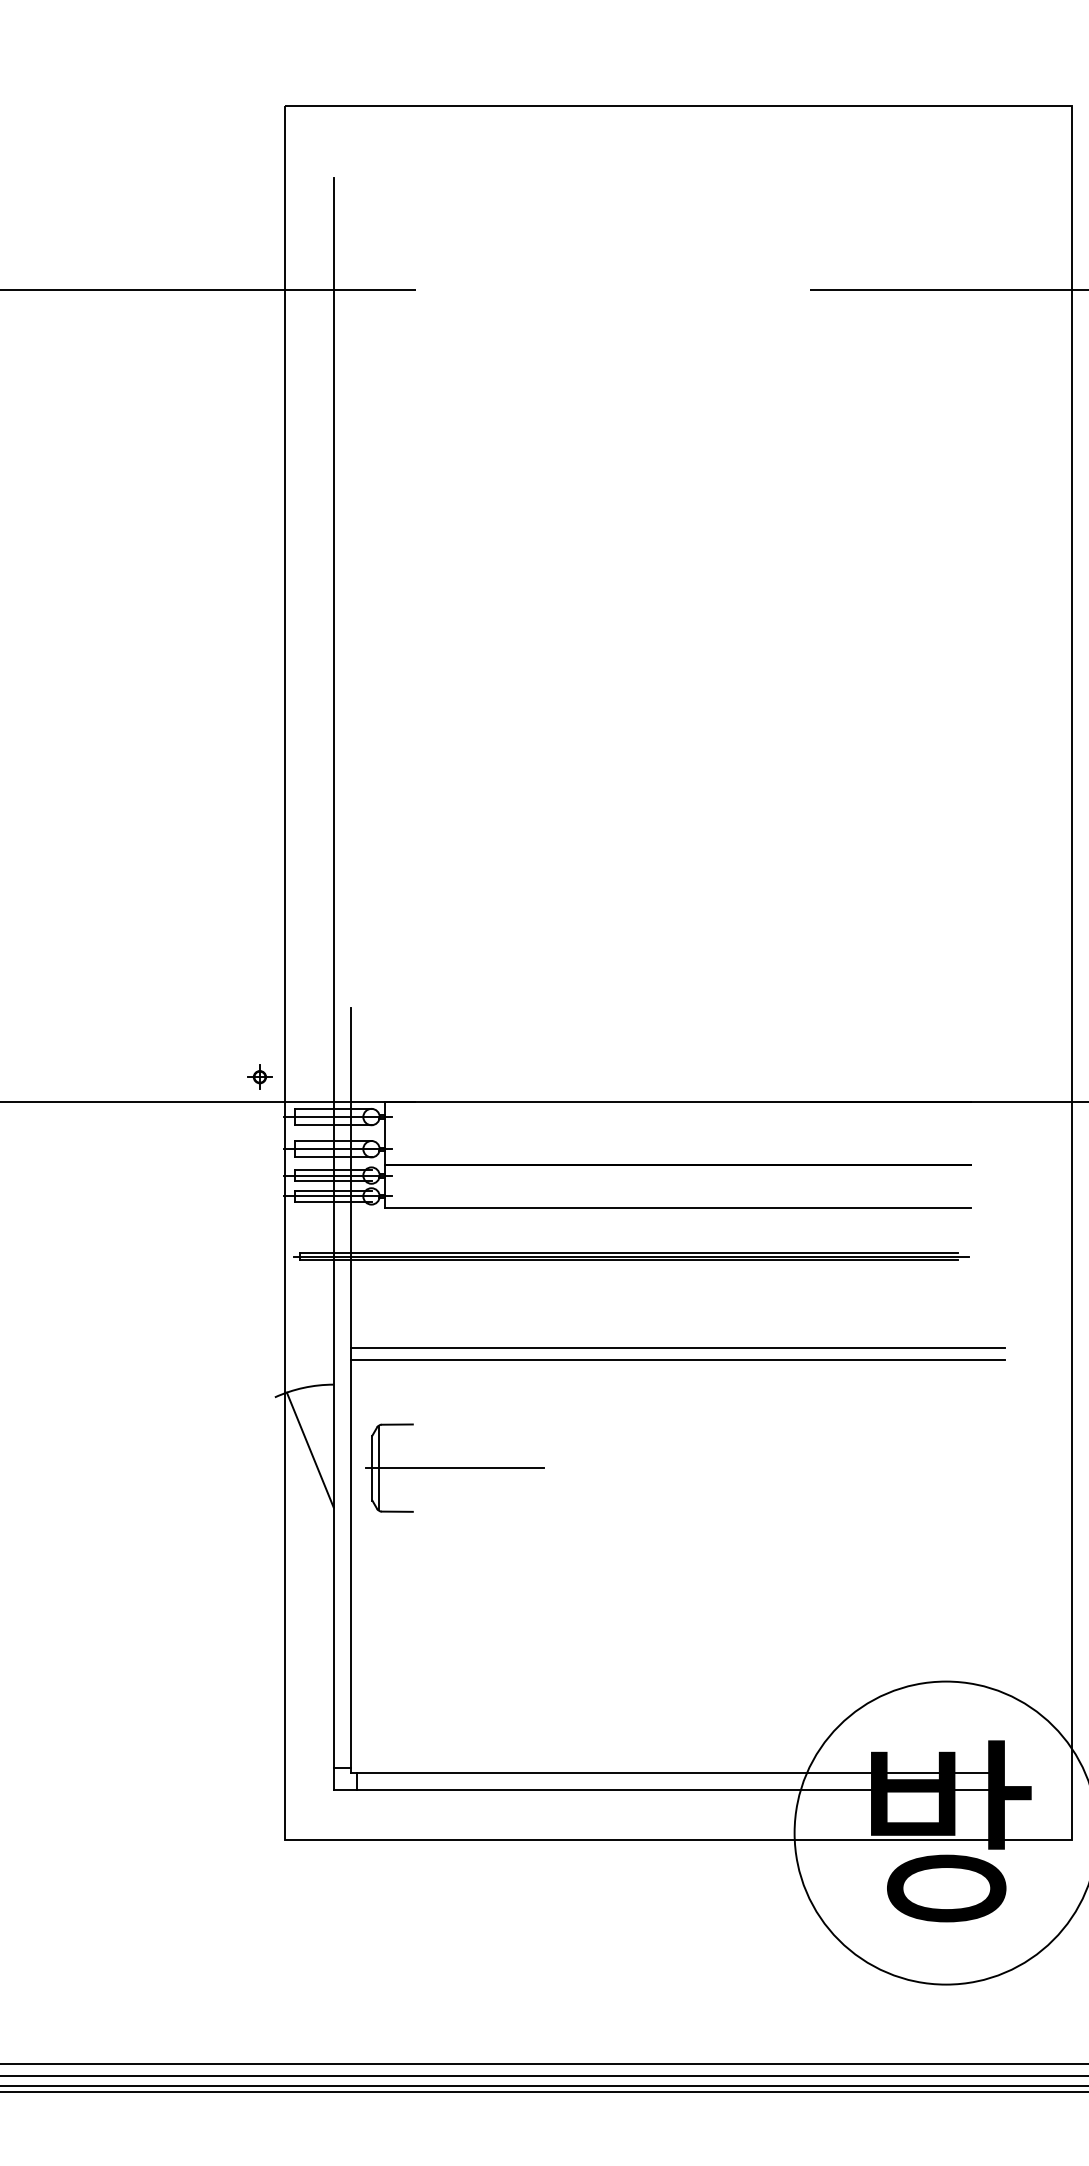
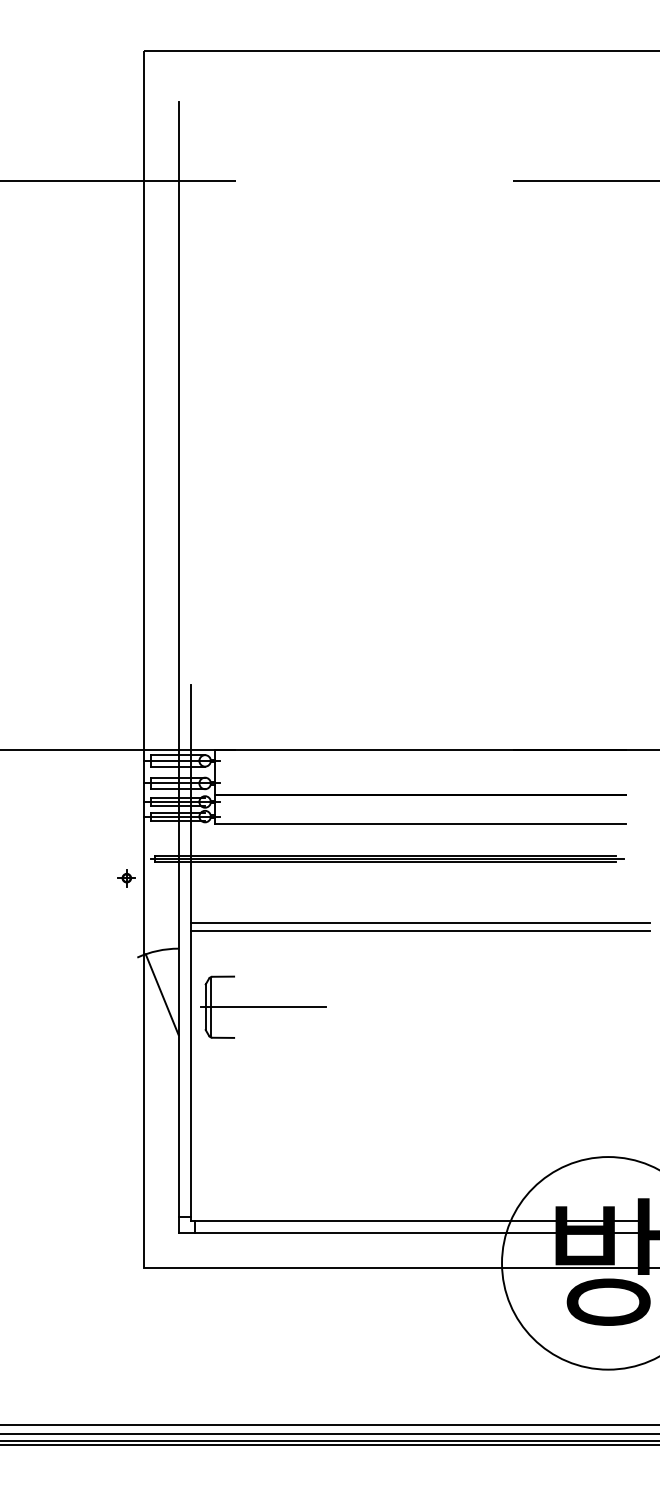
part: (259, 1076) -> (126, 877), moved

